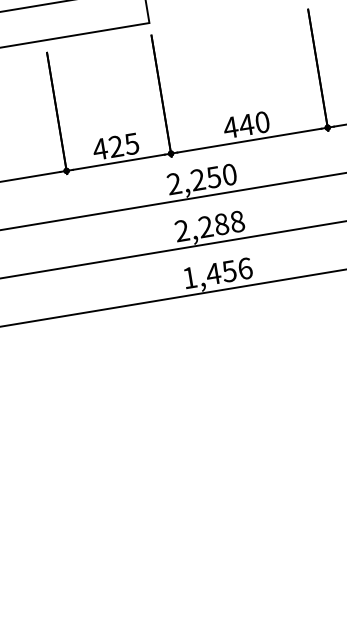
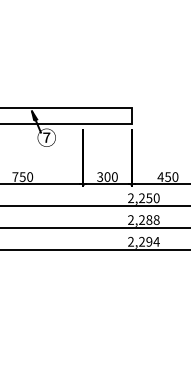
text: (245, 123) -> (167, 176), 440 -> 450
text: (113, 145) -> (106, 176), 425 -> 300
text: (216, 272) -> (143, 241), 1,456 -> 2,294

